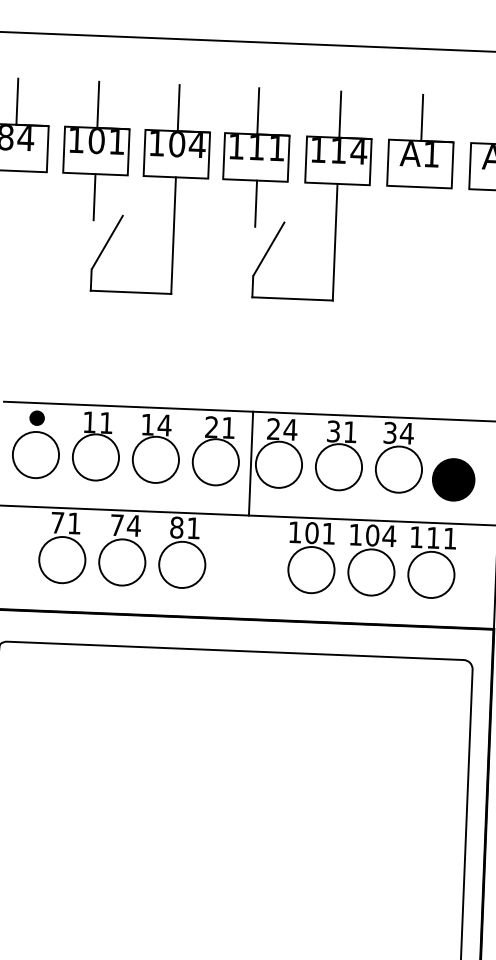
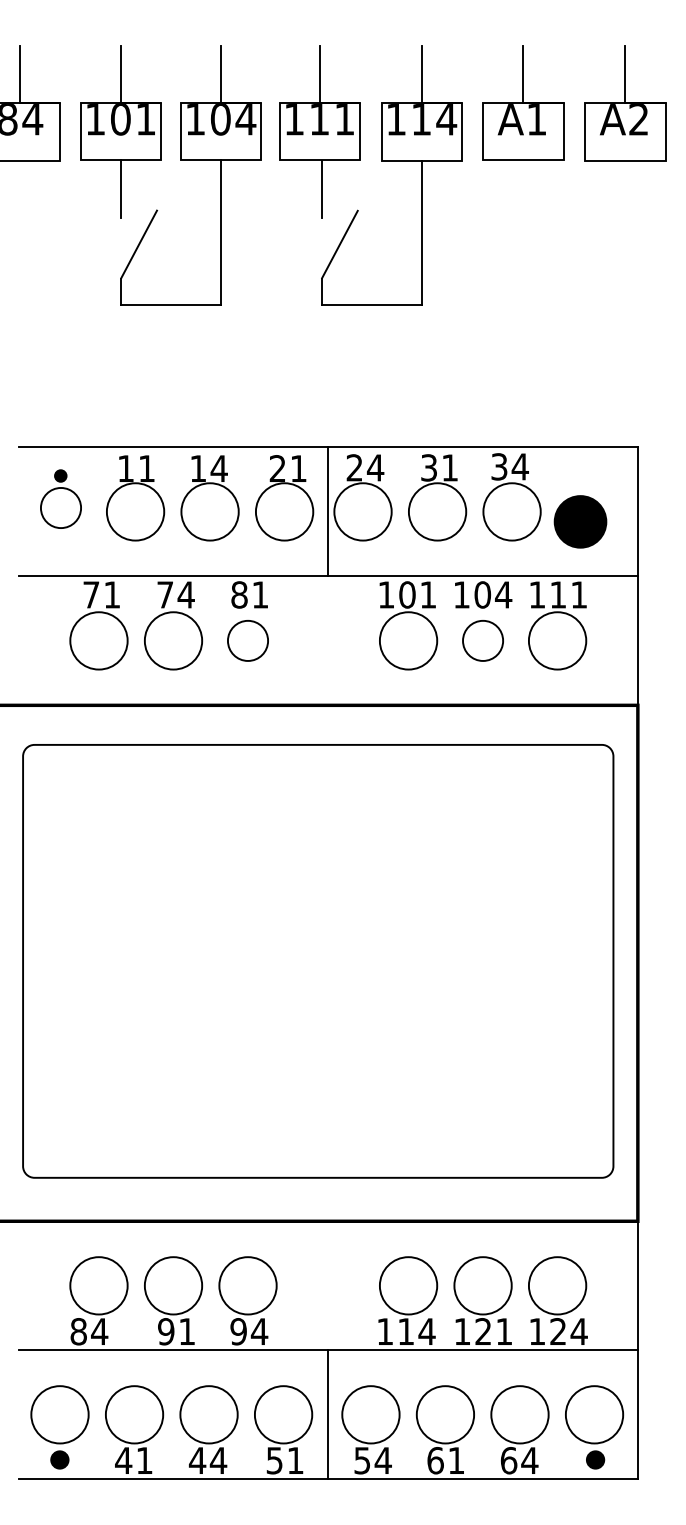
part: (35, 444) -> (60, 498), size x0.7
circle: (181, 564) -> (247, 640), size x0.7
circle: (370, 572) -> (482, 640), size x0.7

